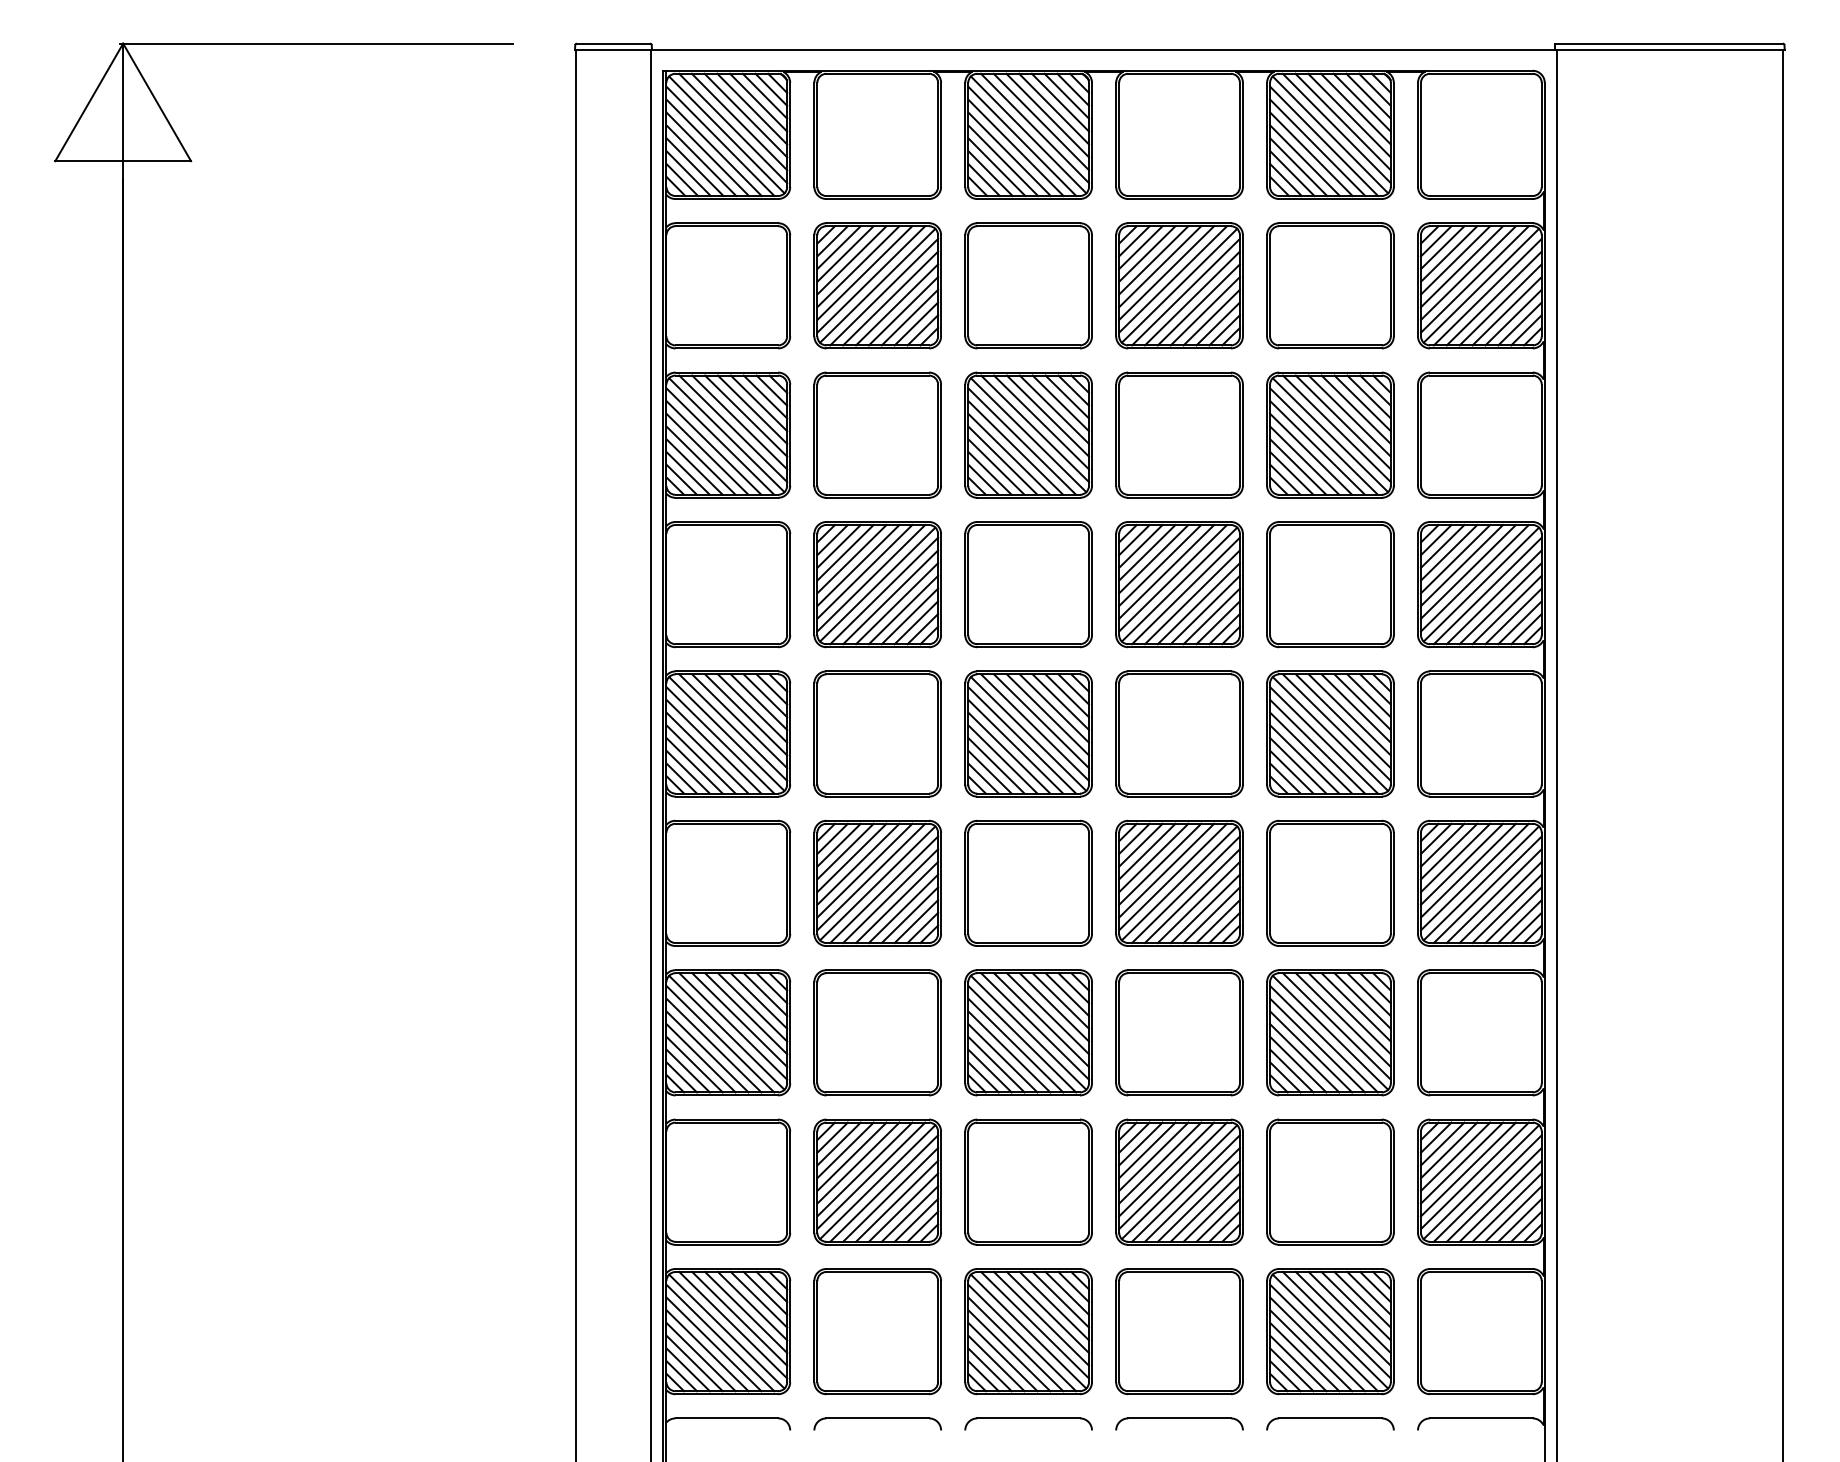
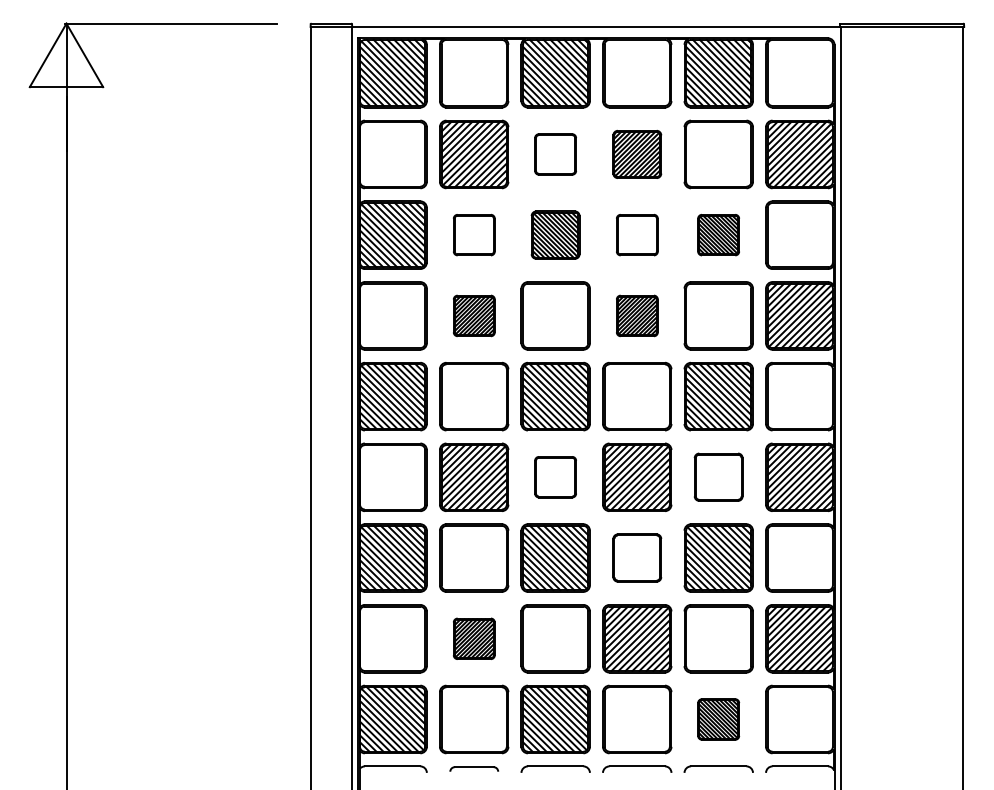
part: (1028, 285) -> (555, 154), size x0.6
part: (1180, 285) -> (637, 154), size x0.7
part: (878, 433) -> (474, 234), size x0.6
part: (1028, 433) -> (555, 234), size x0.7
part: (1180, 433) -> (637, 234), size x0.6
part: (1329, 433) -> (718, 234), size x0.6
part: (878, 583) -> (474, 315), size x0.6
part: (1180, 583) -> (637, 315), size x0.6
part: (1028, 881) -> (555, 476), size x0.6
part: (1329, 881) -> (718, 476), size x0.7
part: (1180, 1031) -> (637, 557), size x0.7
part: (878, 1181) -> (474, 638), size x0.6
part: (1329, 1331) -> (718, 719), size x0.6
part: (878, 1422) -> (474, 768), size x0.7

